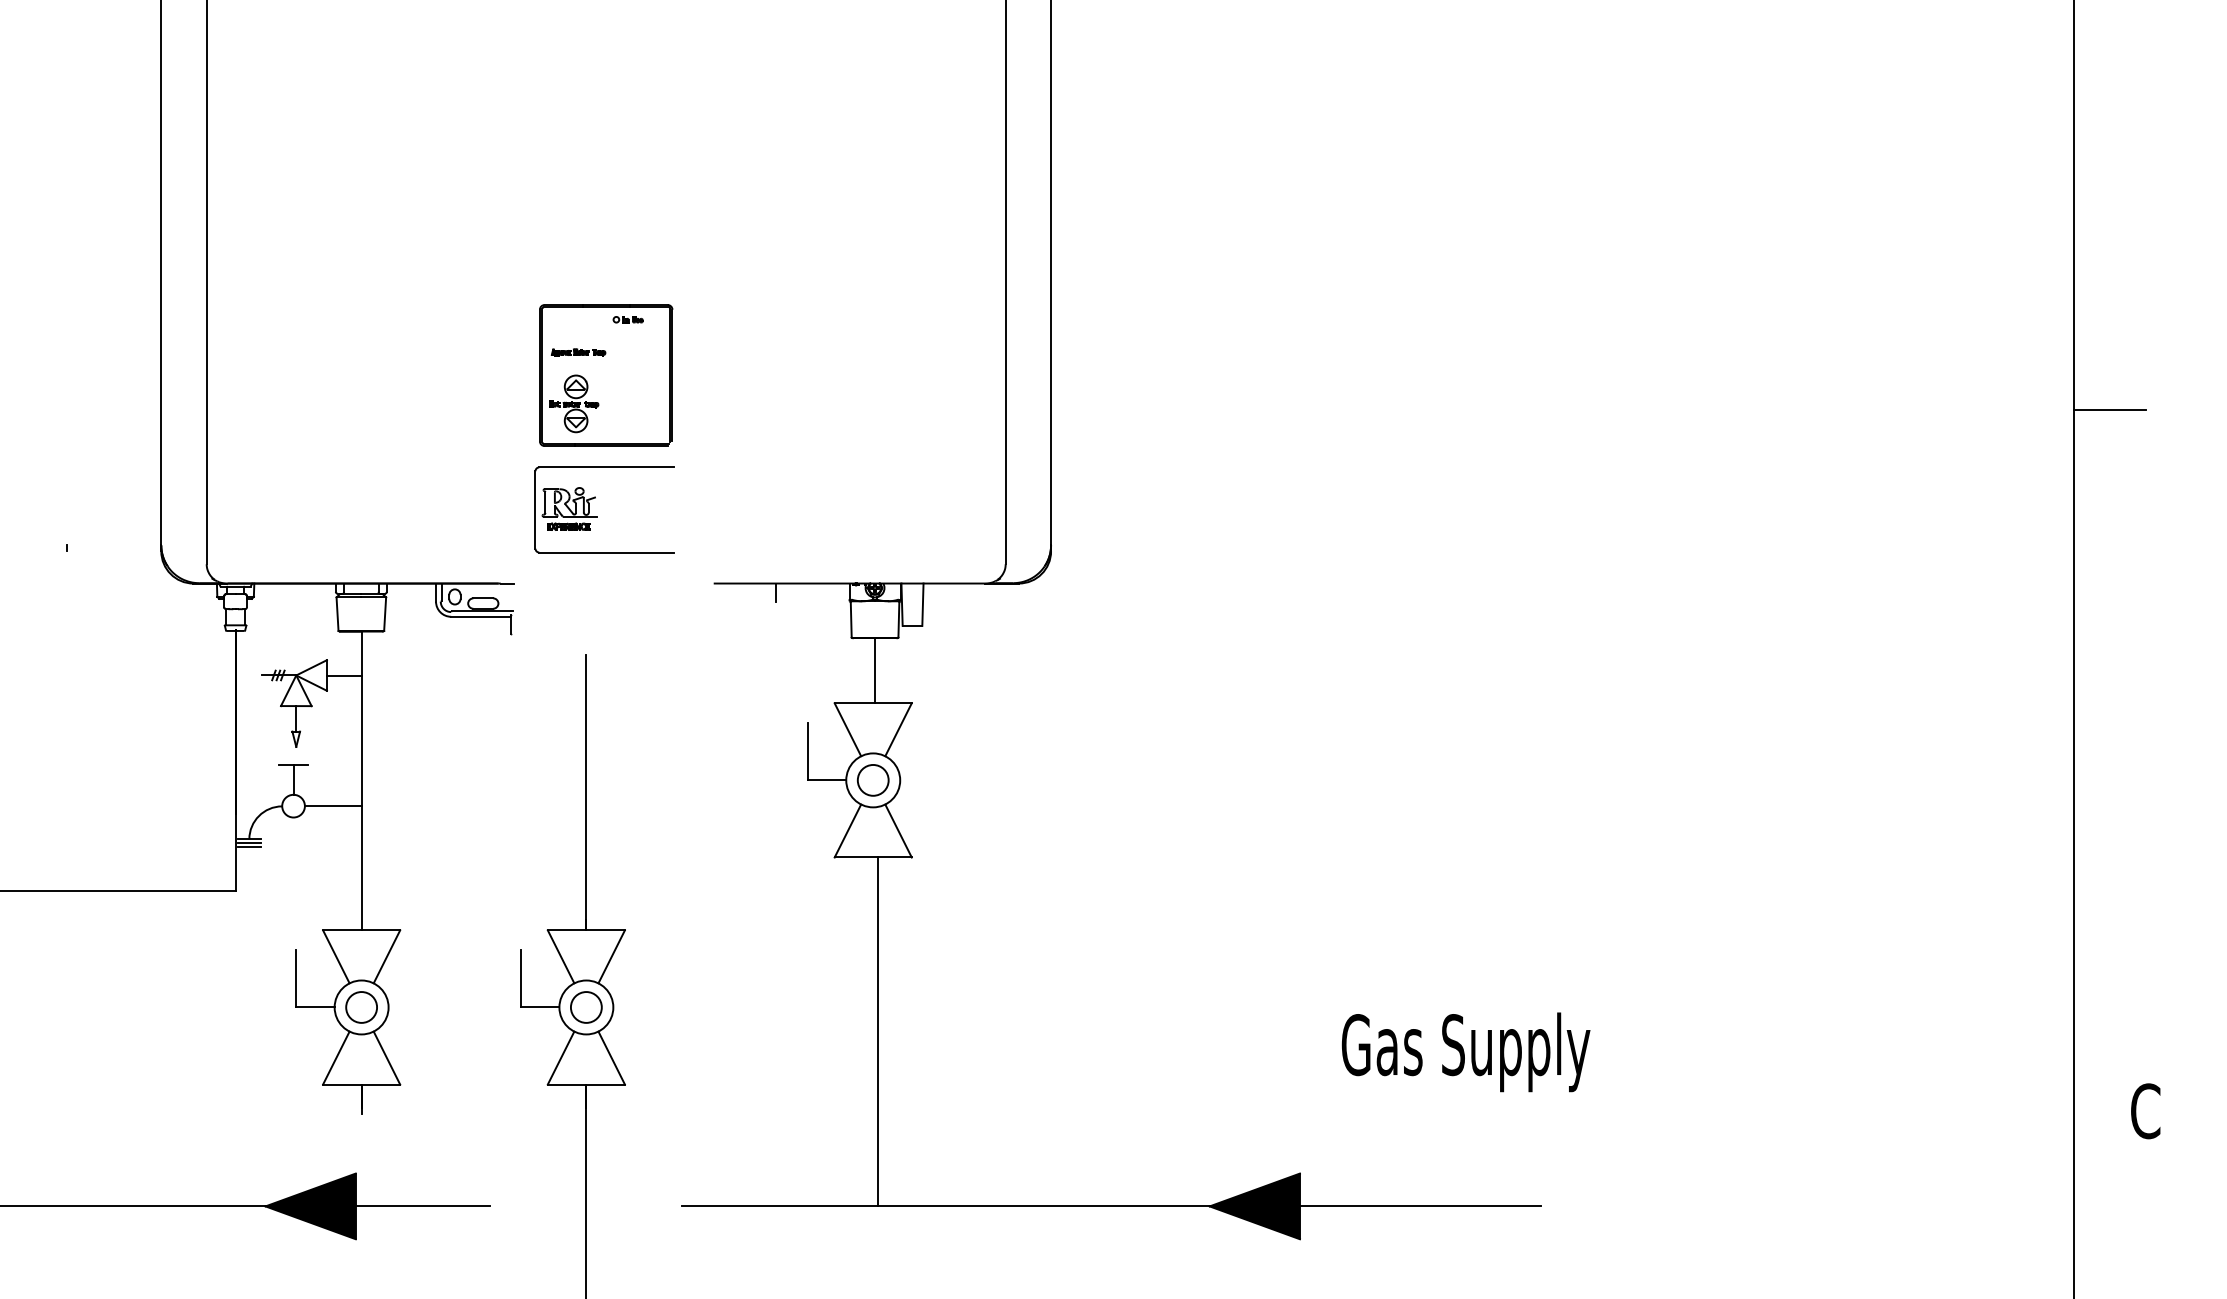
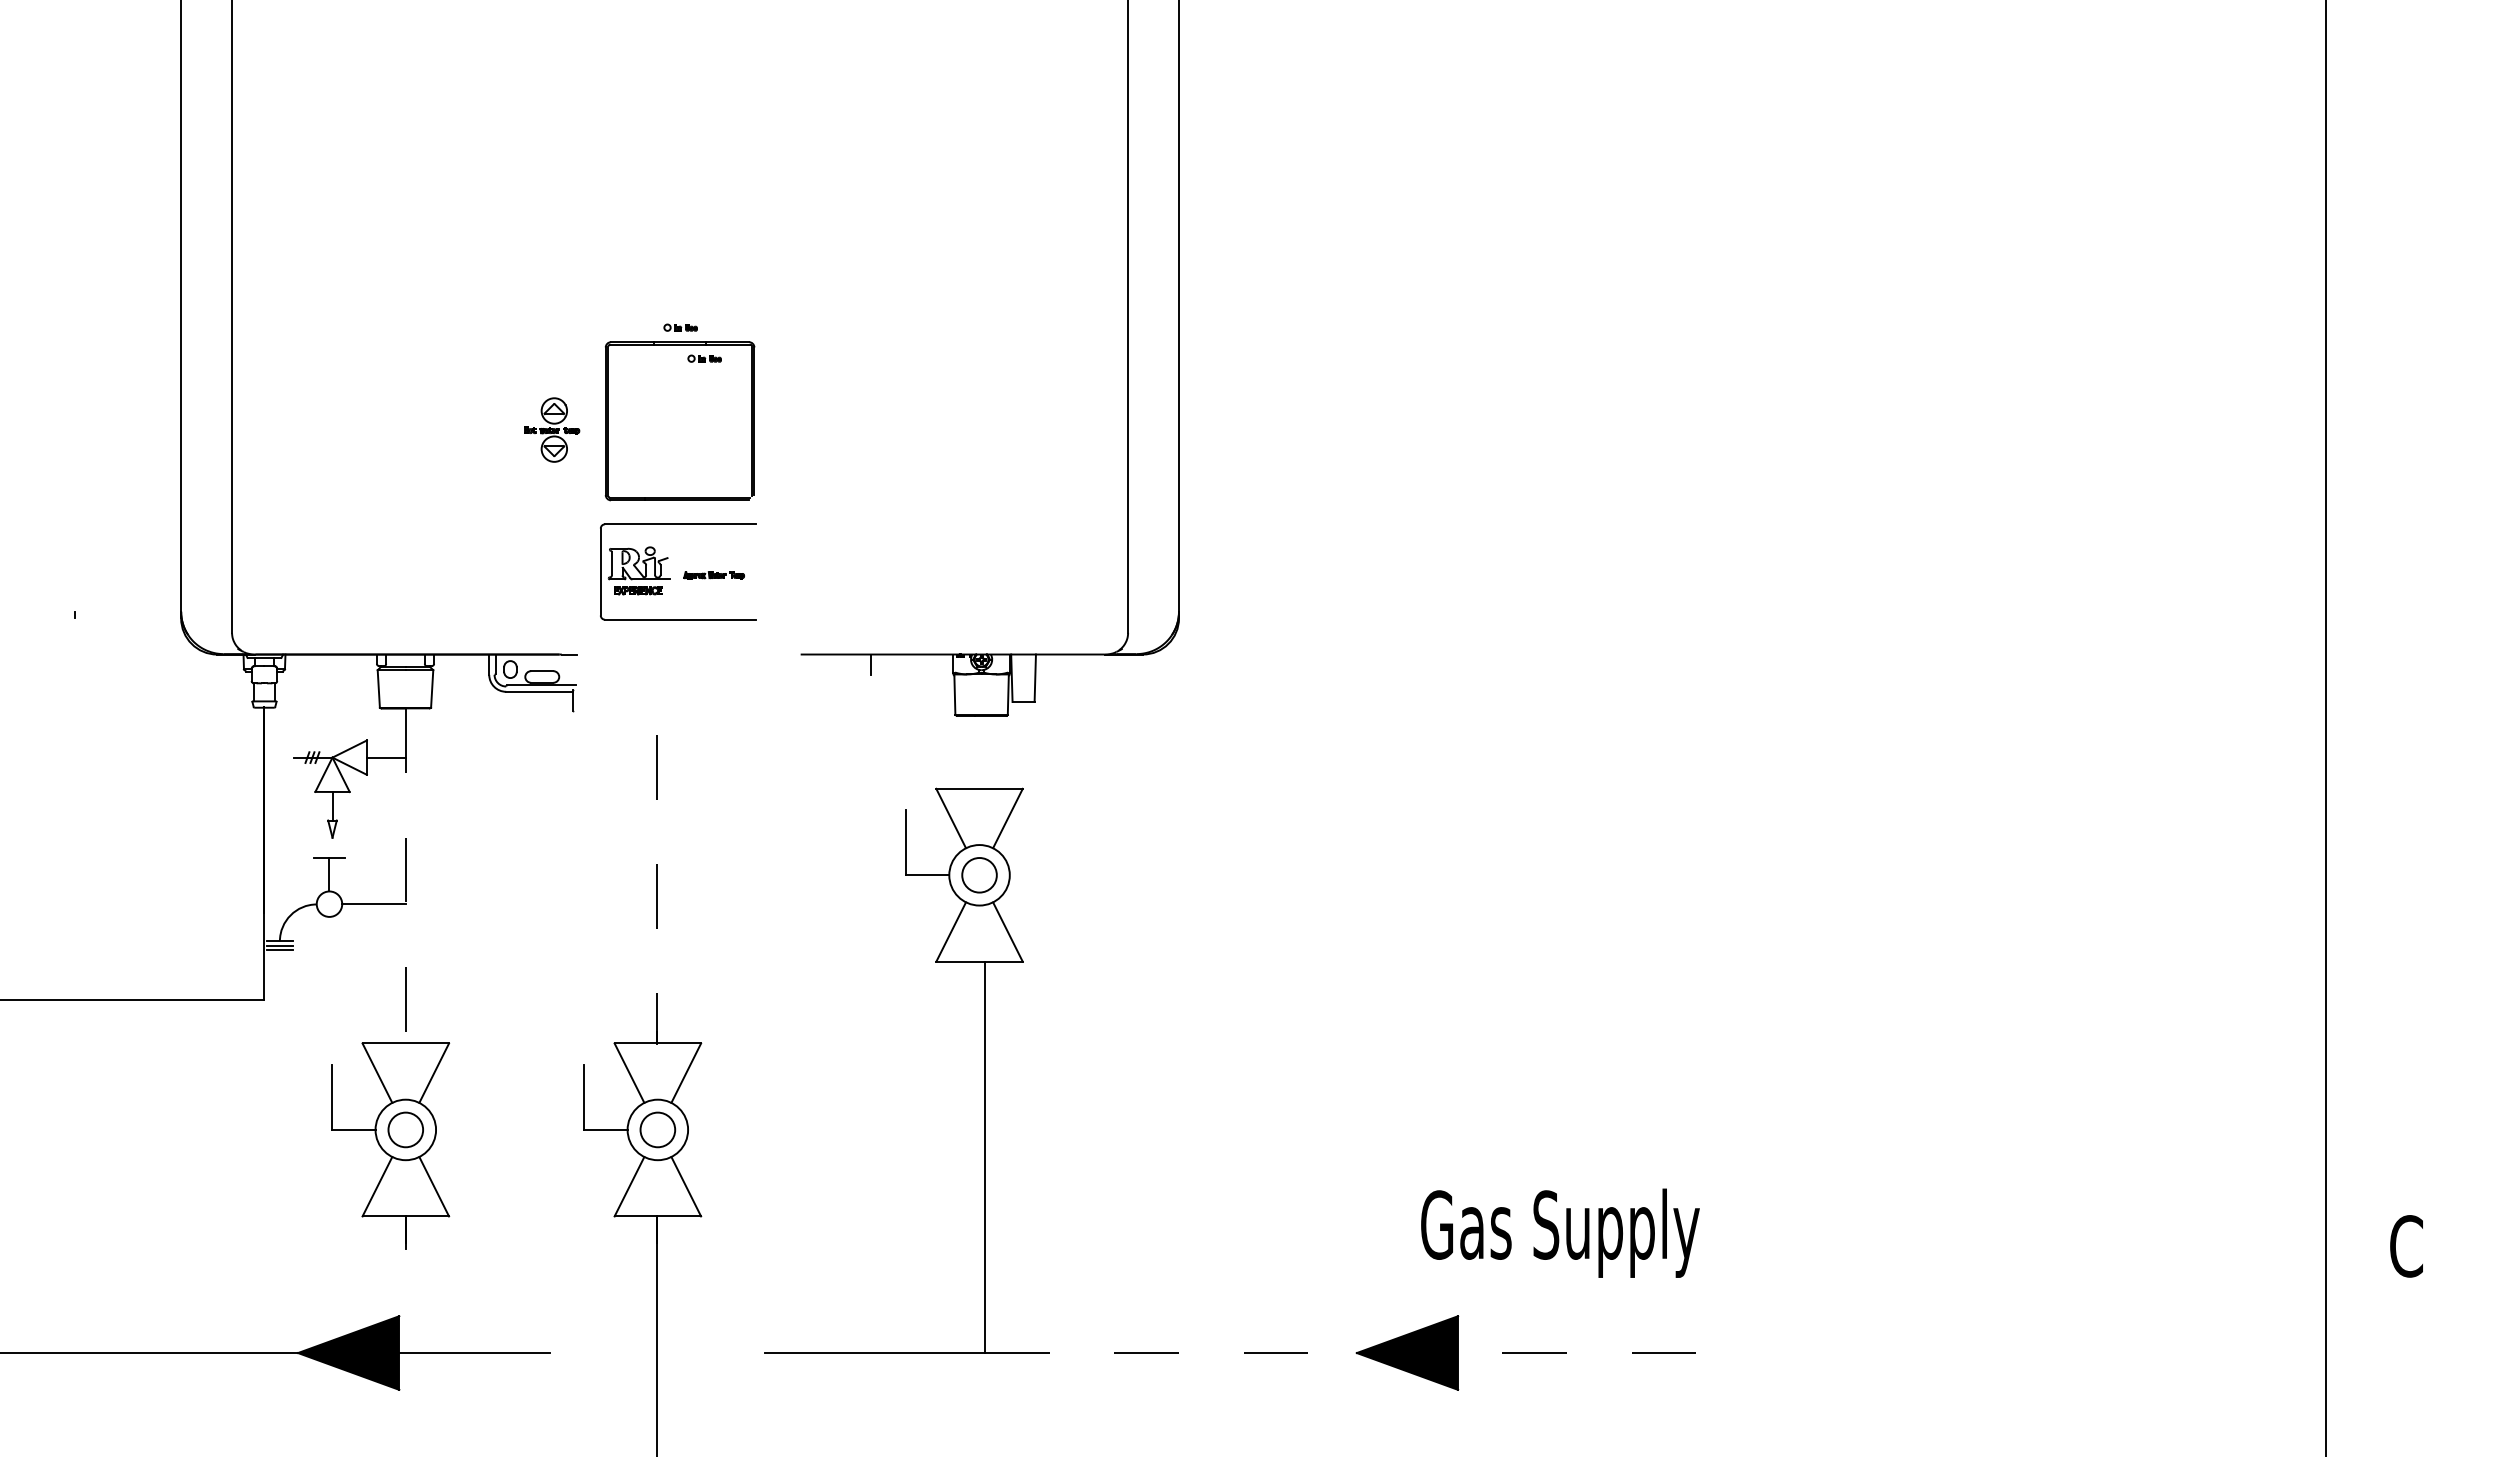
part: (606, 291) -> (680, 327), added
part: (578, 352) -> (713, 575), moved
part: (574, 403) -> (552, 429), moved
line: (2109, 409) -> (2365, 459), removed
line: (874, 670) -> (981, 751), removed
line: (361, 780) -> (405, 875), solid -> dashed
line: (586, 793) -> (657, 889), solid -> dashed
text: (1466, 1051) -> (1560, 1232), moved
line: (1209, 1206) -> (1356, 1353), solid -> dashed

